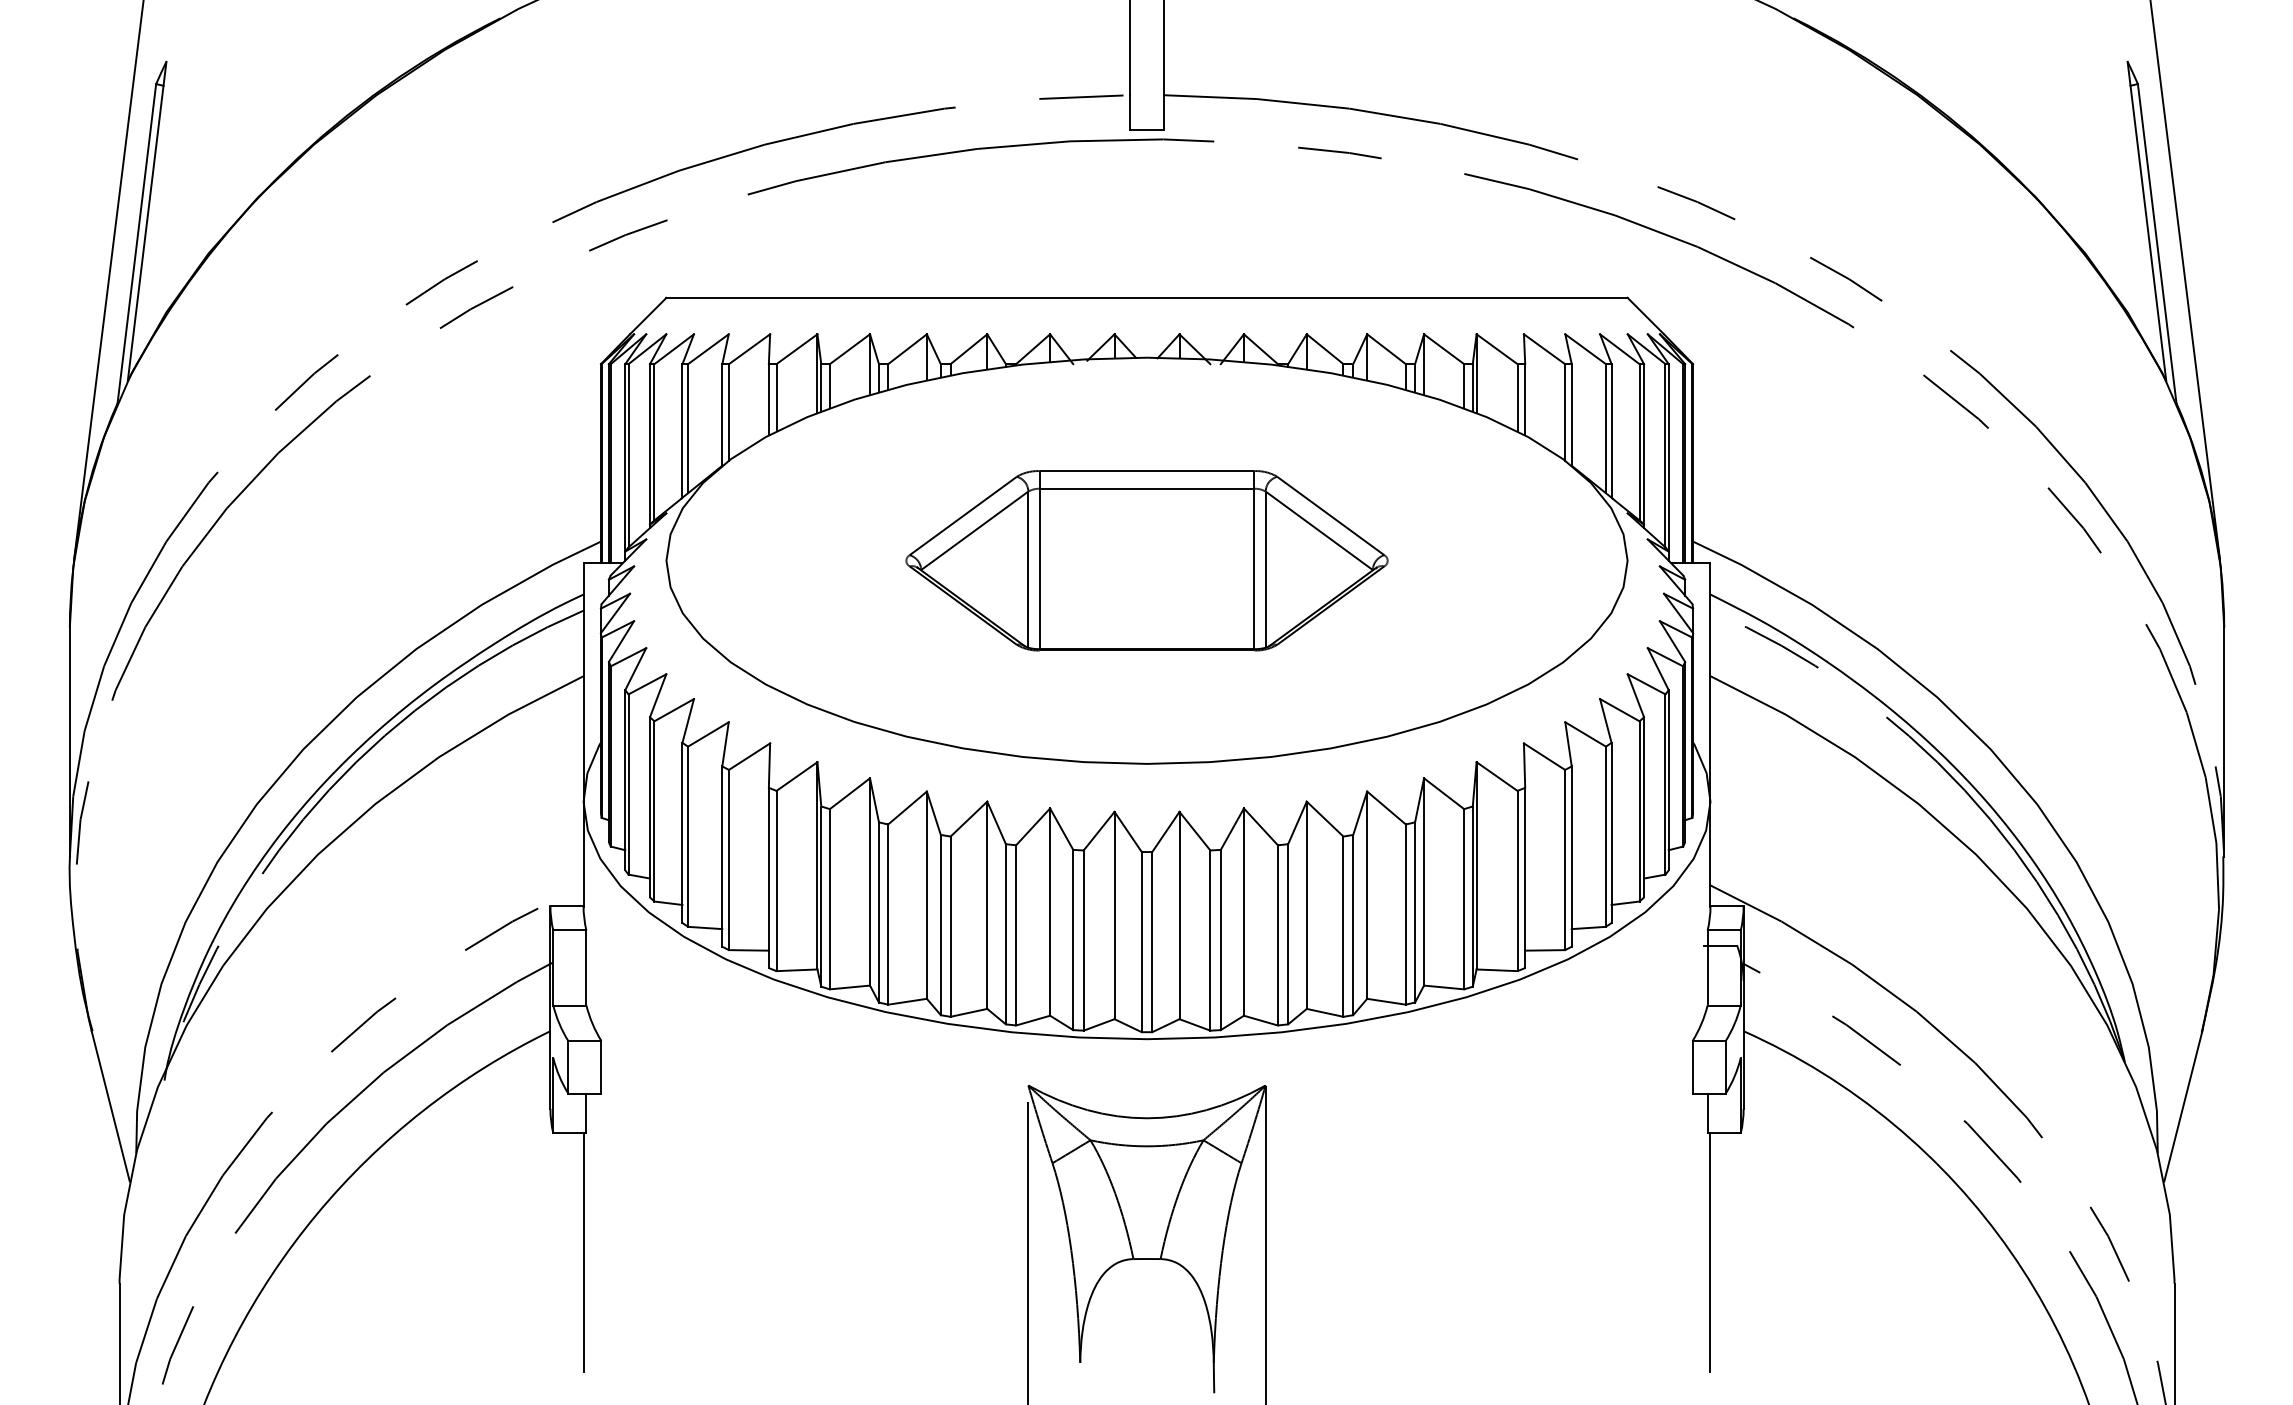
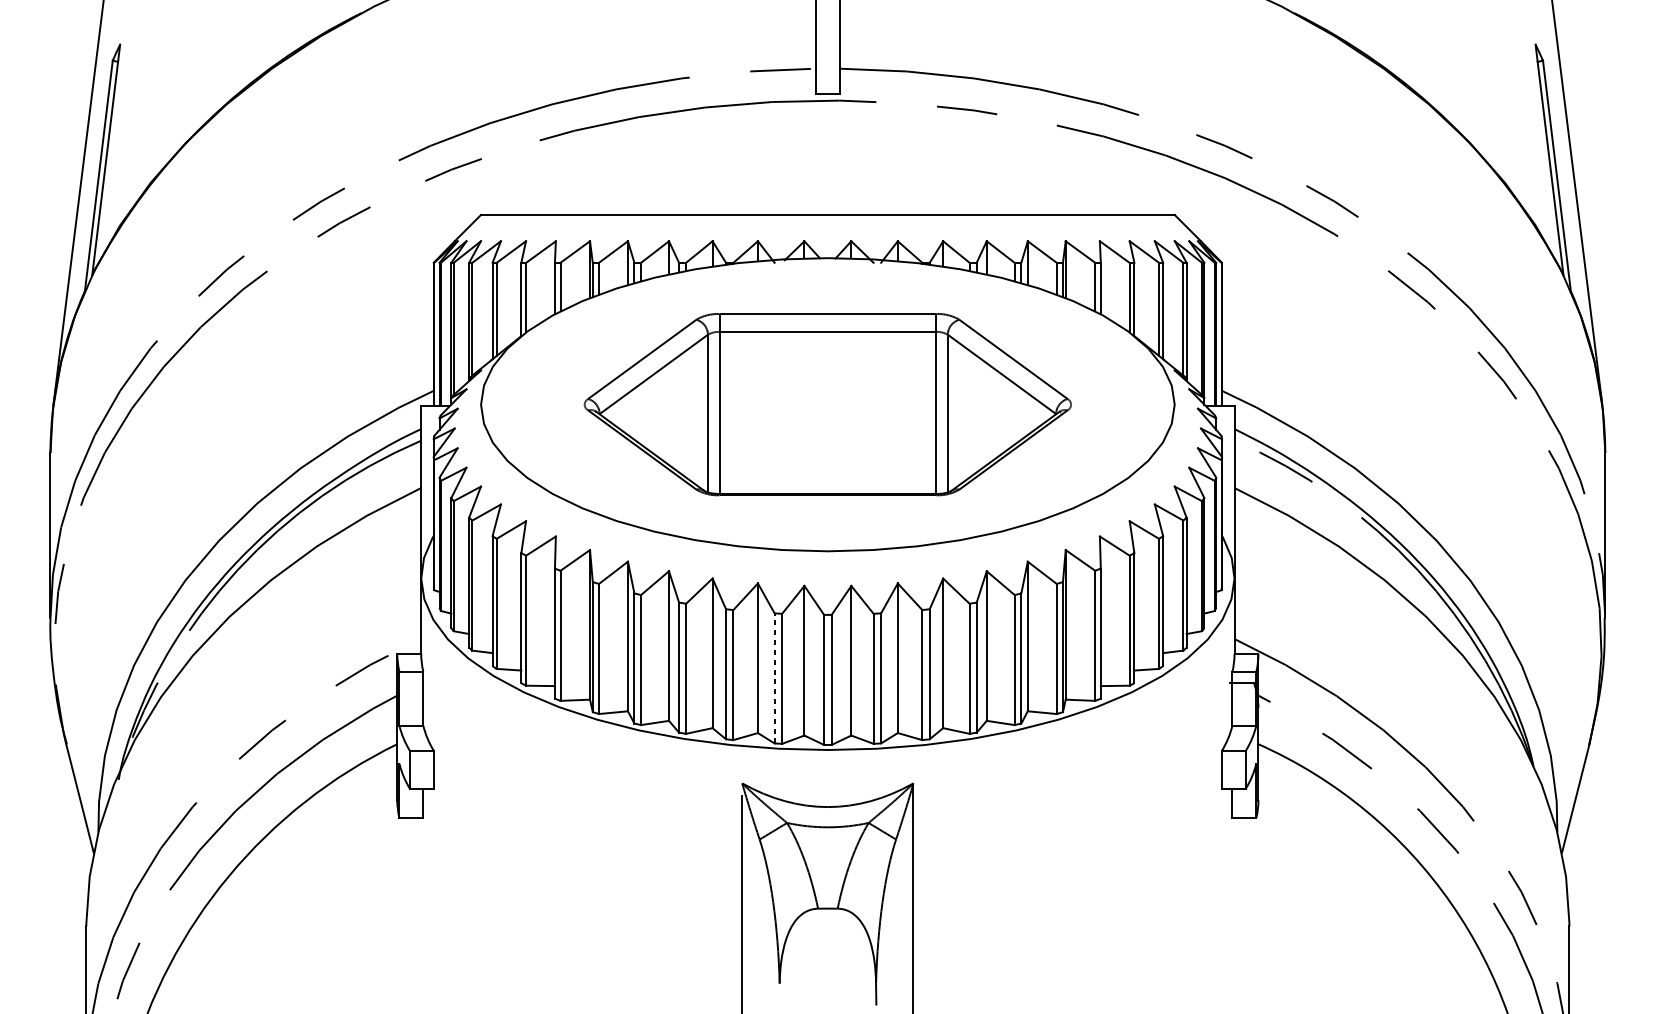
part: (1146, 560) -> (827, 404), size x1.4
line: (1073, 939) -> (774, 678), solid -> dashed
line: (583, 1252) -> (421, 903), removed
line: (1710, 1252) -> (1234, 903), removed

